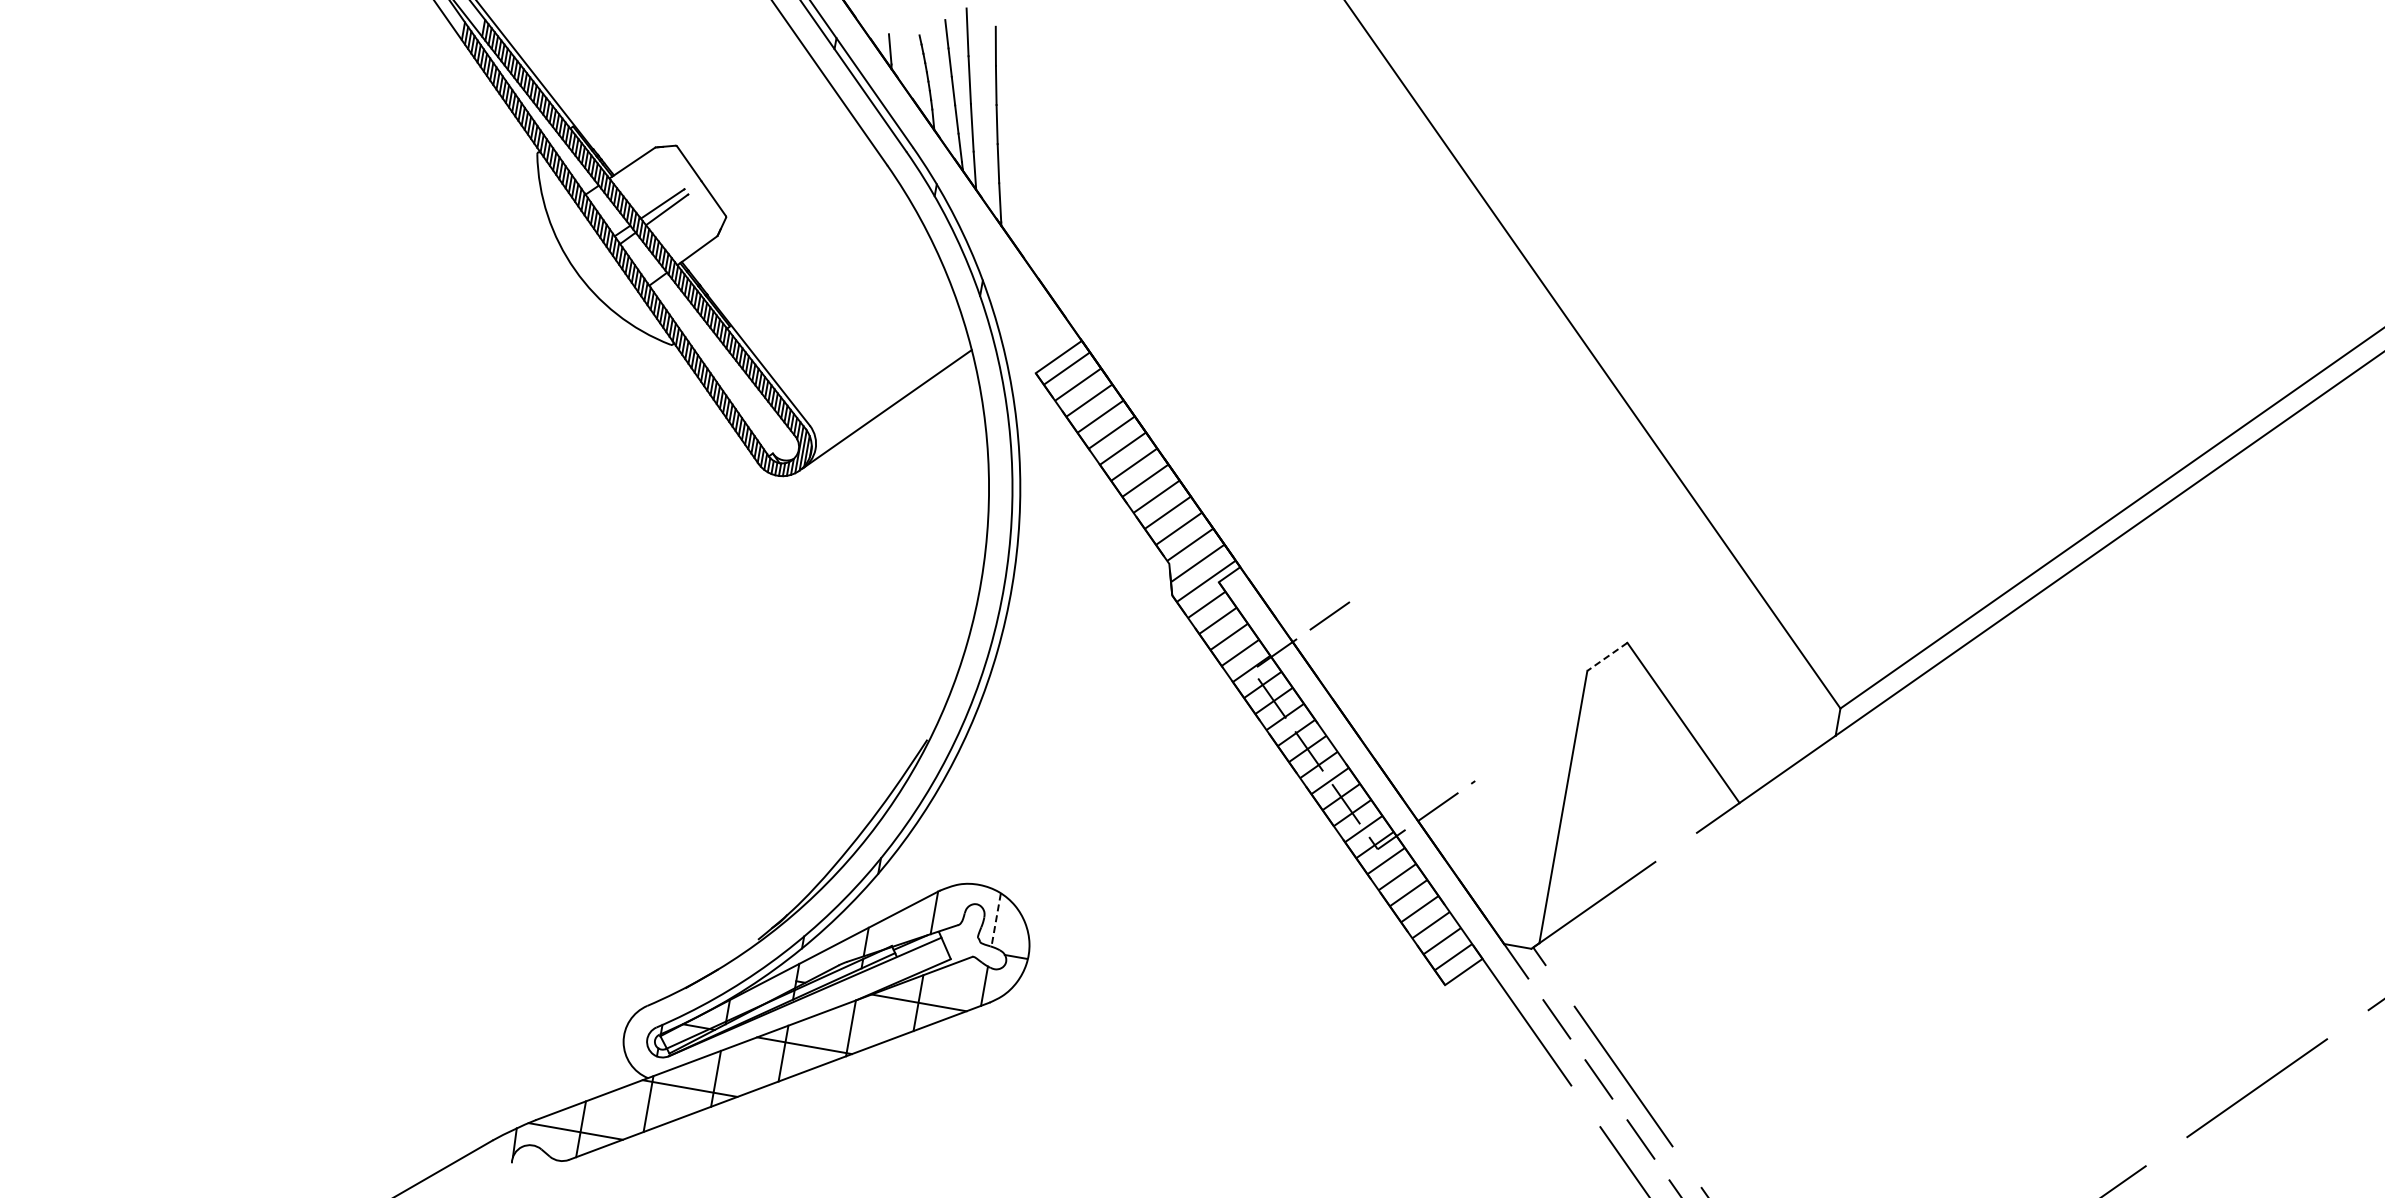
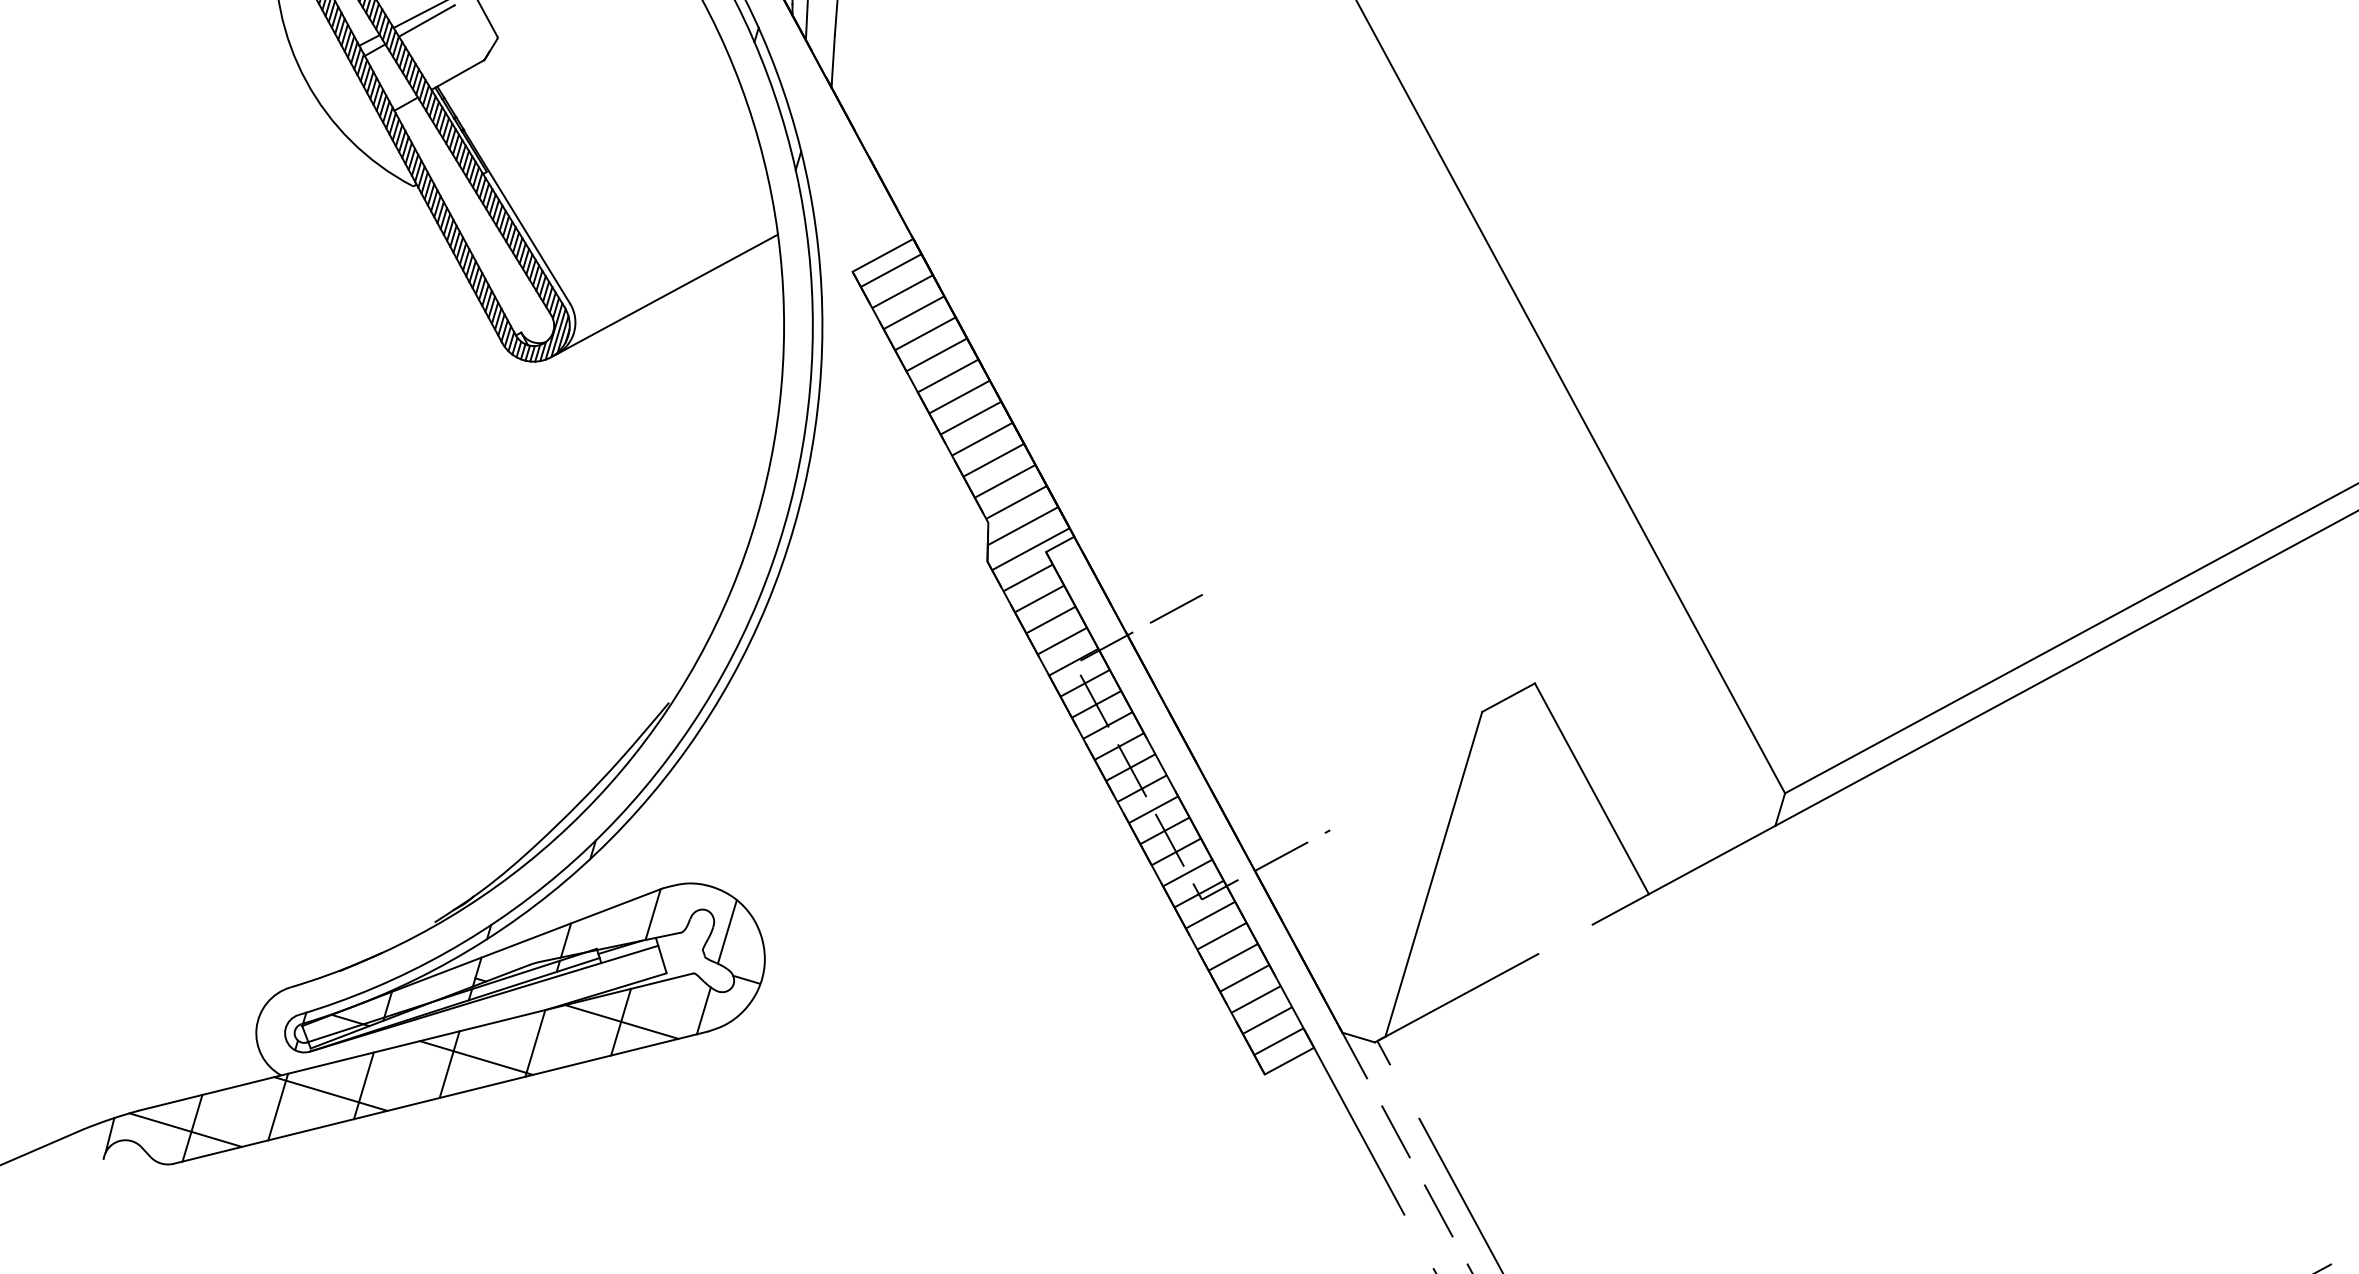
line: (1606, 657) -> (1507, 698), dashed -> solid
line: (996, 920) -> (727, 932), dashed -> solid

